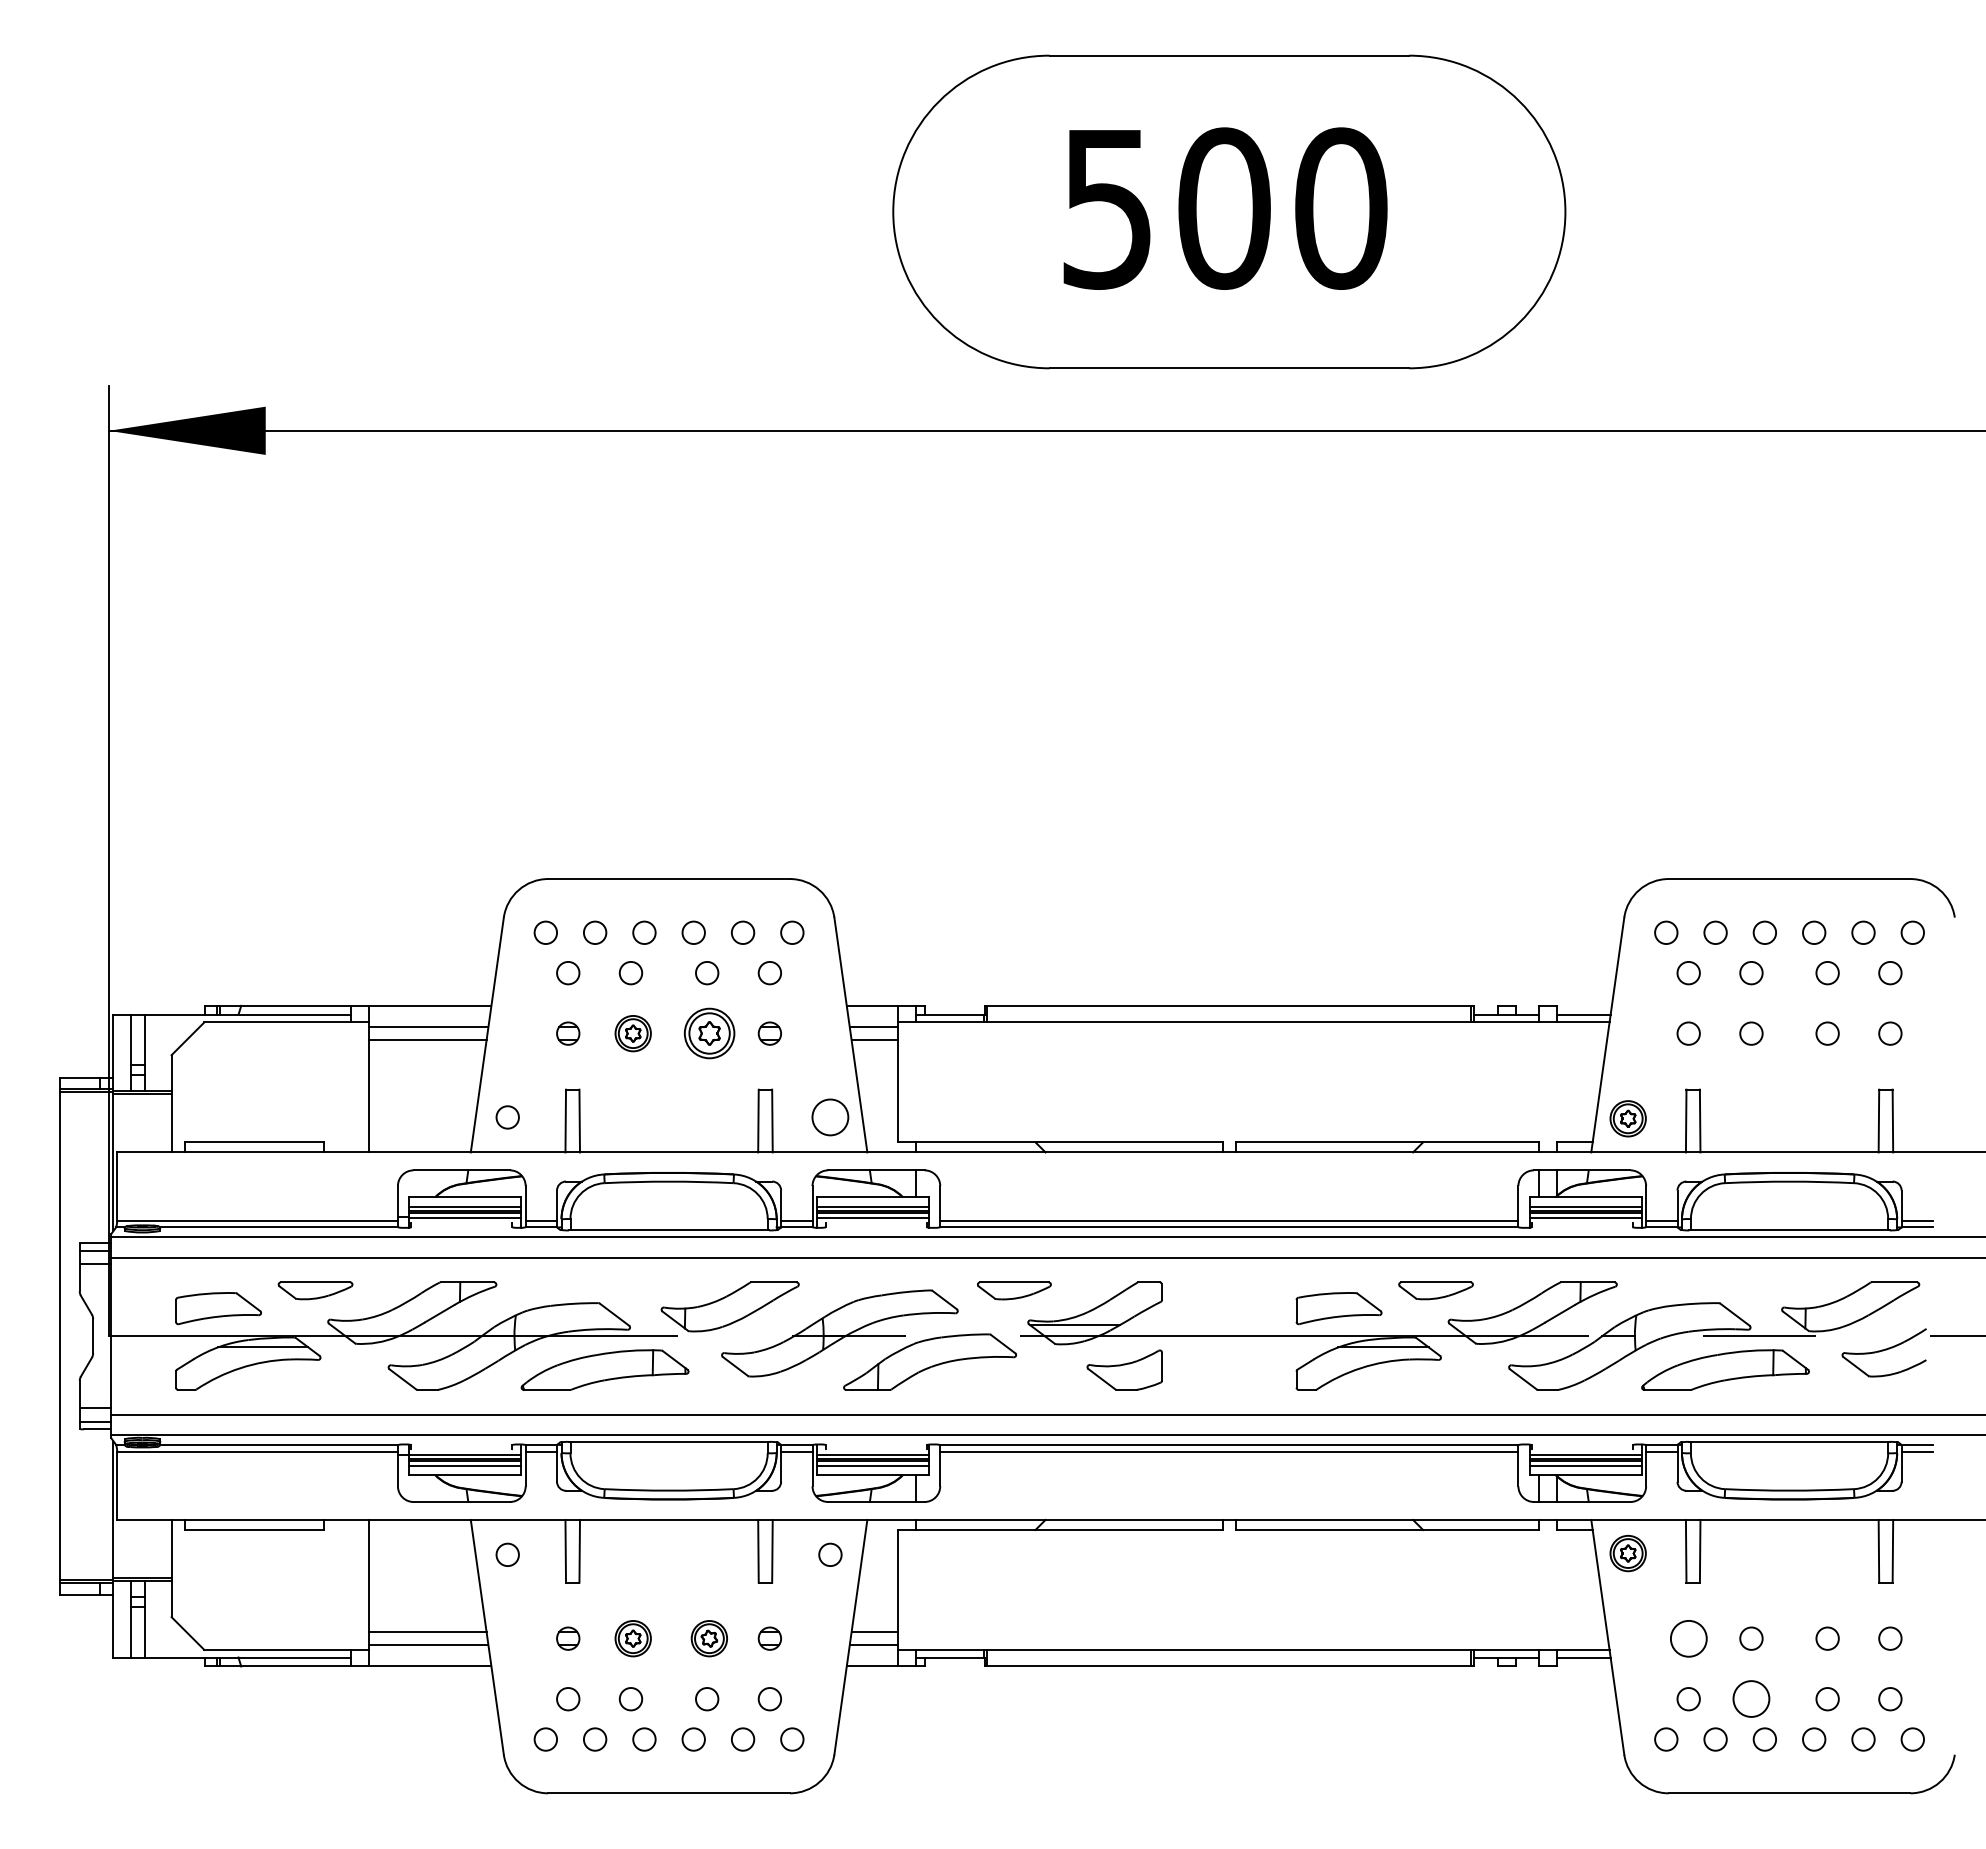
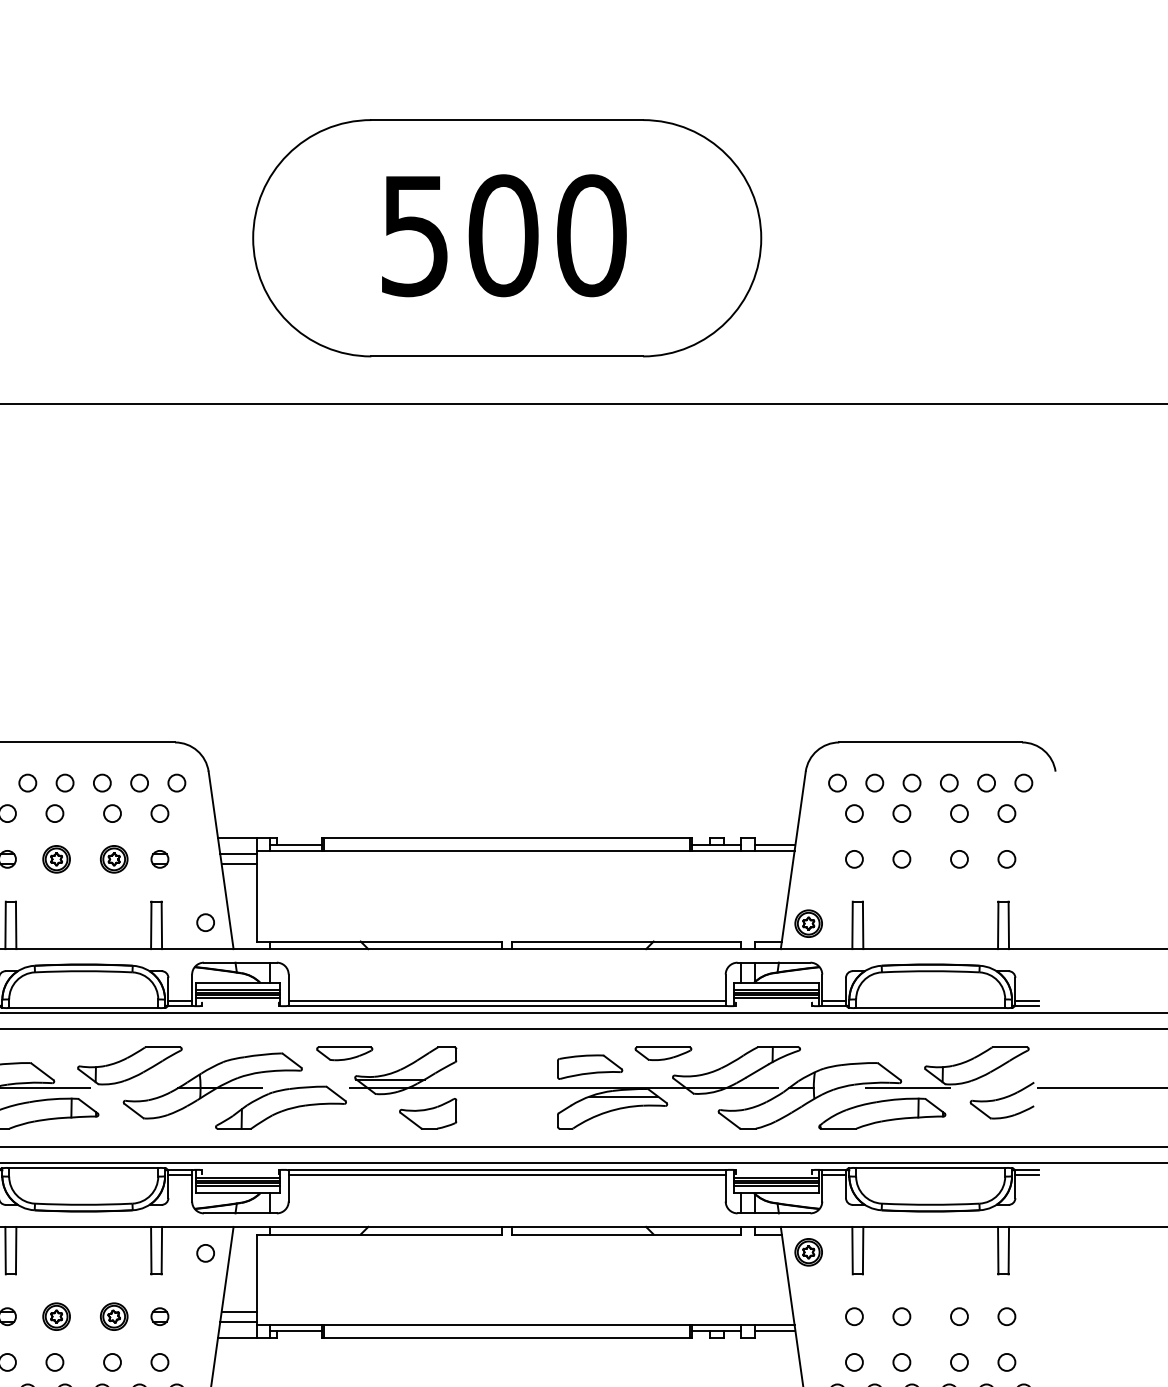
part: (708, 1033) -> (113, 859), size x0.71
circle: (830, 1117) -> (205, 922), size x0.62
circle: (1688, 1638) -> (854, 1316), size x0.62
circle: (1751, 1699) -> (901, 1362), size x0.62

